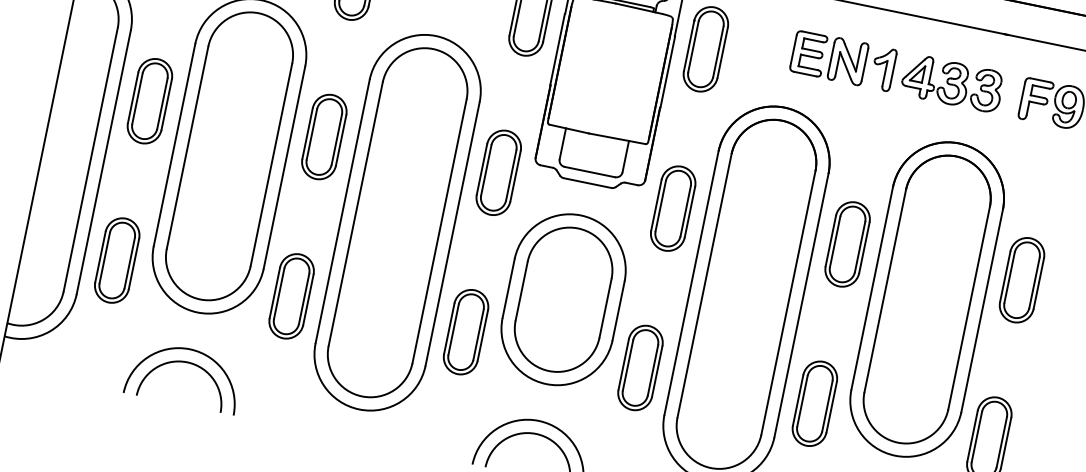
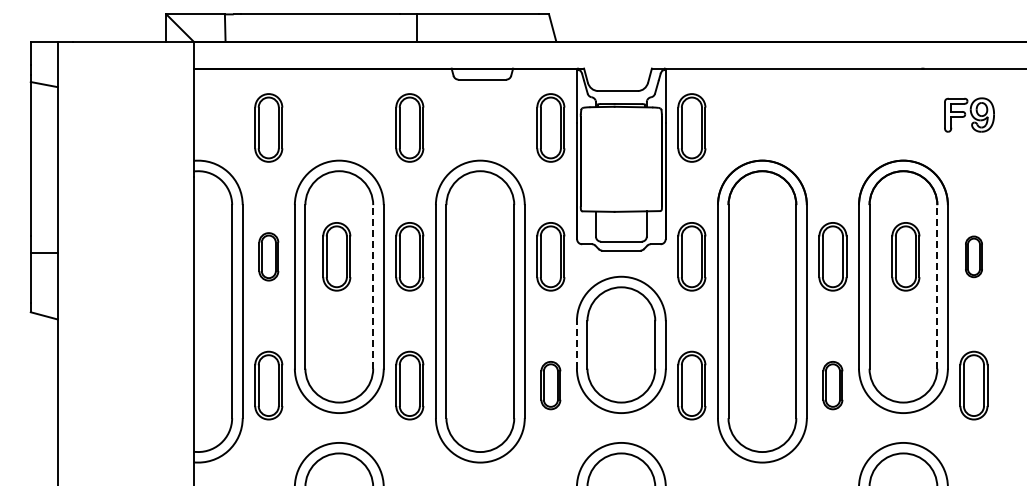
part: (896, 71) -> (843, 114), removed
part: (149, 100) -> (268, 256), size x0.7
part: (233, 118) -> (336, 256), added
line: (271, 164) -> (373, 286), solid -> dashed
part: (937, 262) -> (905, 256), added
part: (1021, 279) -> (973, 256), size x0.6
line: (508, 287) -> (576, 344), solid -> dashed
line: (969, 307) -> (937, 286), solid -> dashed
part: (465, 331) -> (550, 385), size x0.7
part: (814, 403) -> (832, 385), size x0.7

